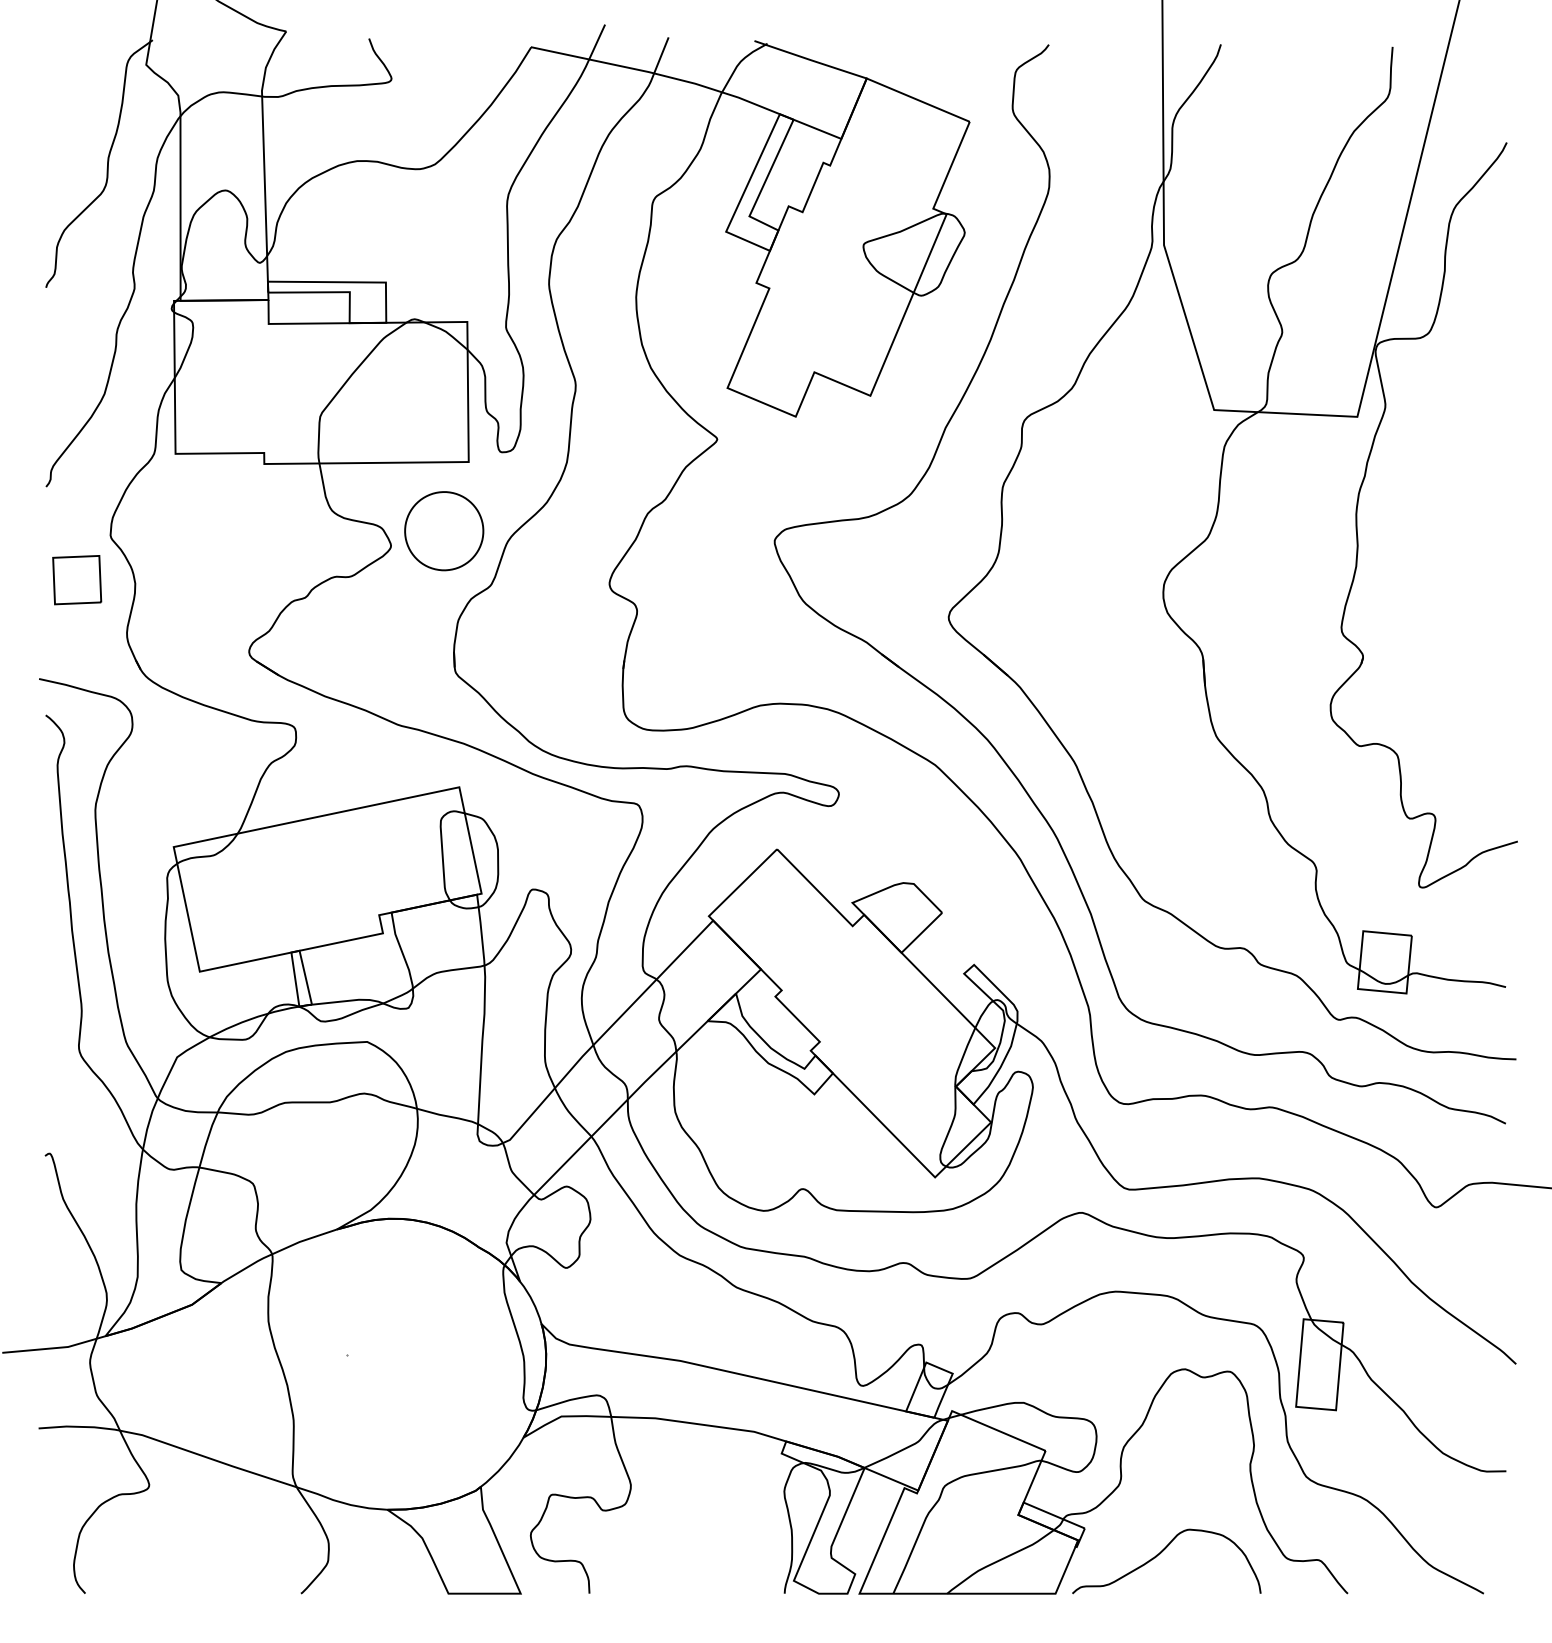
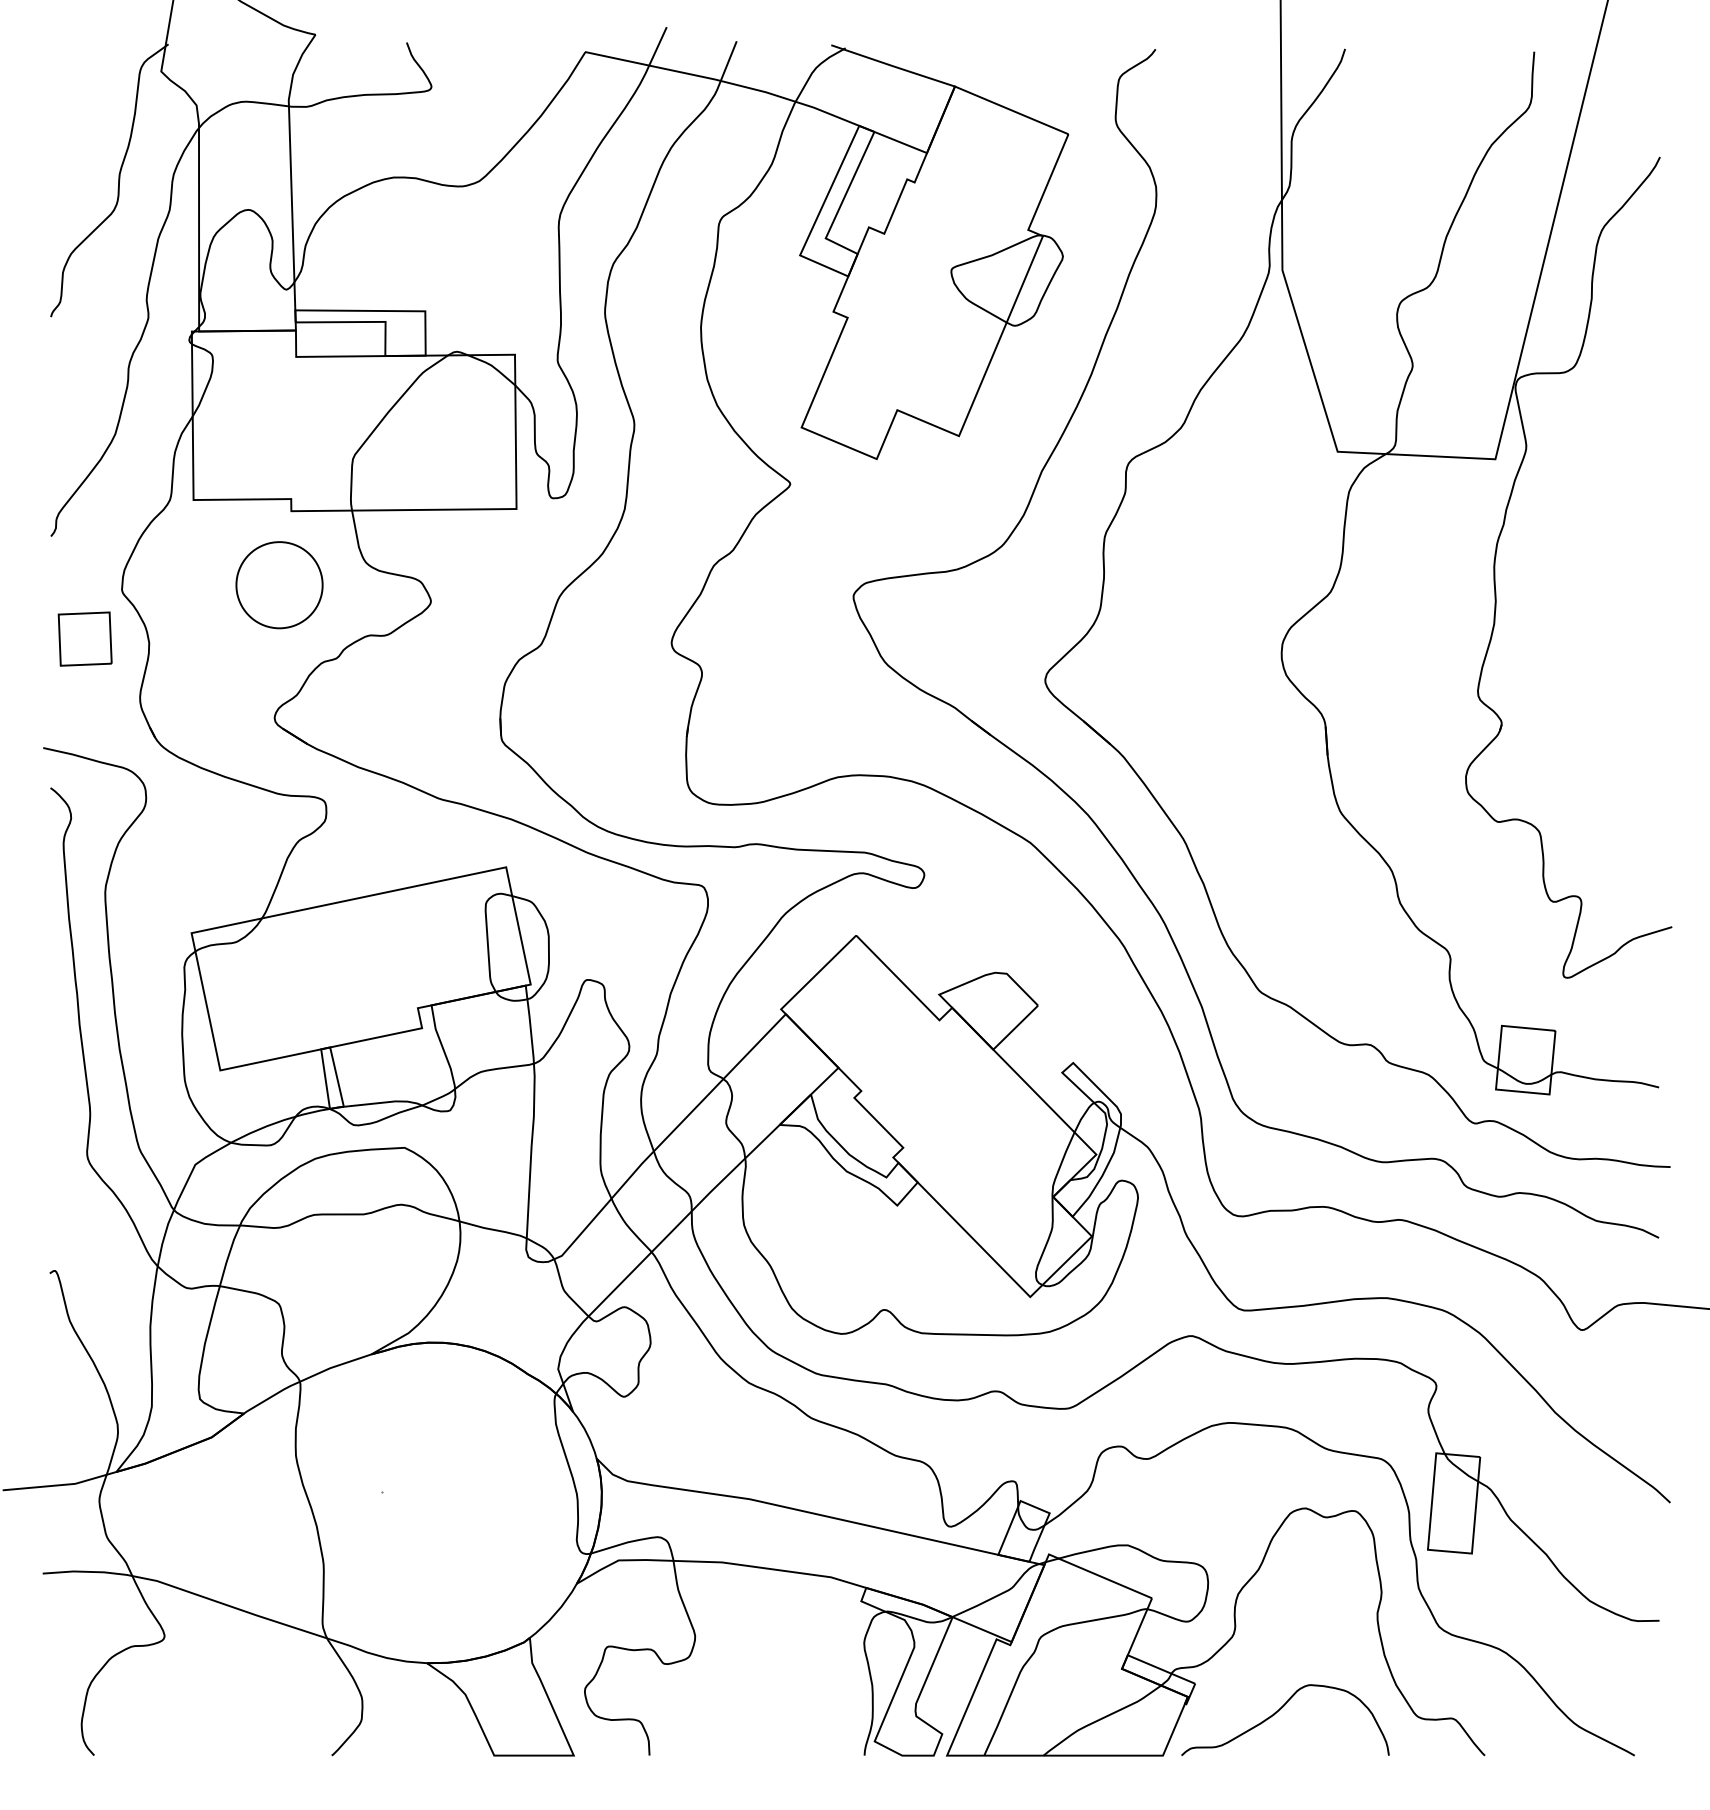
part: (444, 531) -> (279, 585), moved

